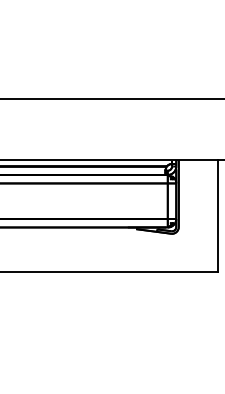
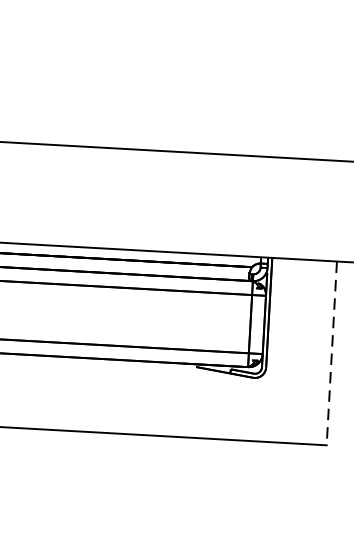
line: (218, 216) -> (332, 353), solid -> dashed

